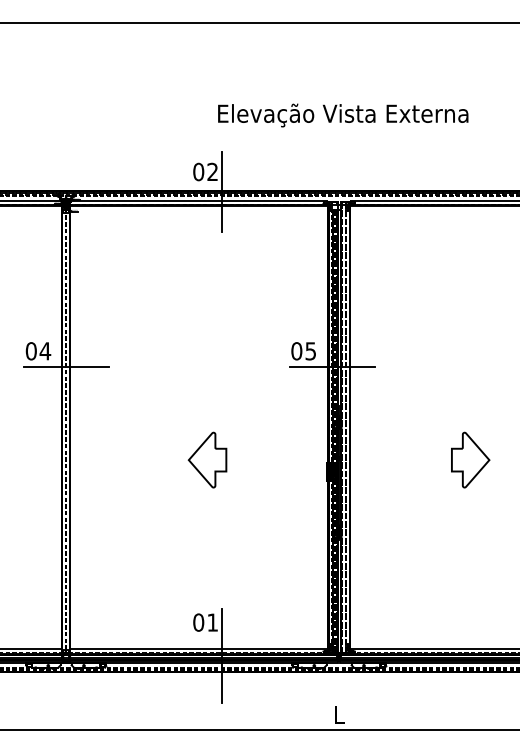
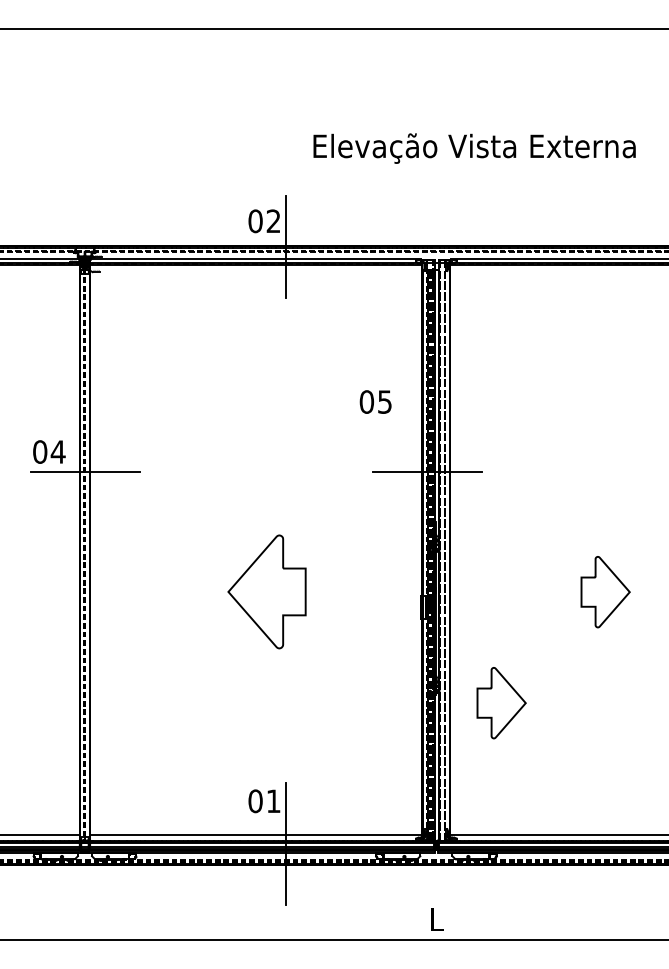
text: (343, 115) -> (474, 148), moved
text: (303, 350) -> (375, 401), moved
part: (207, 460) -> (266, 592), size x1.6
part: (389, 546) -> (501, 703), added

